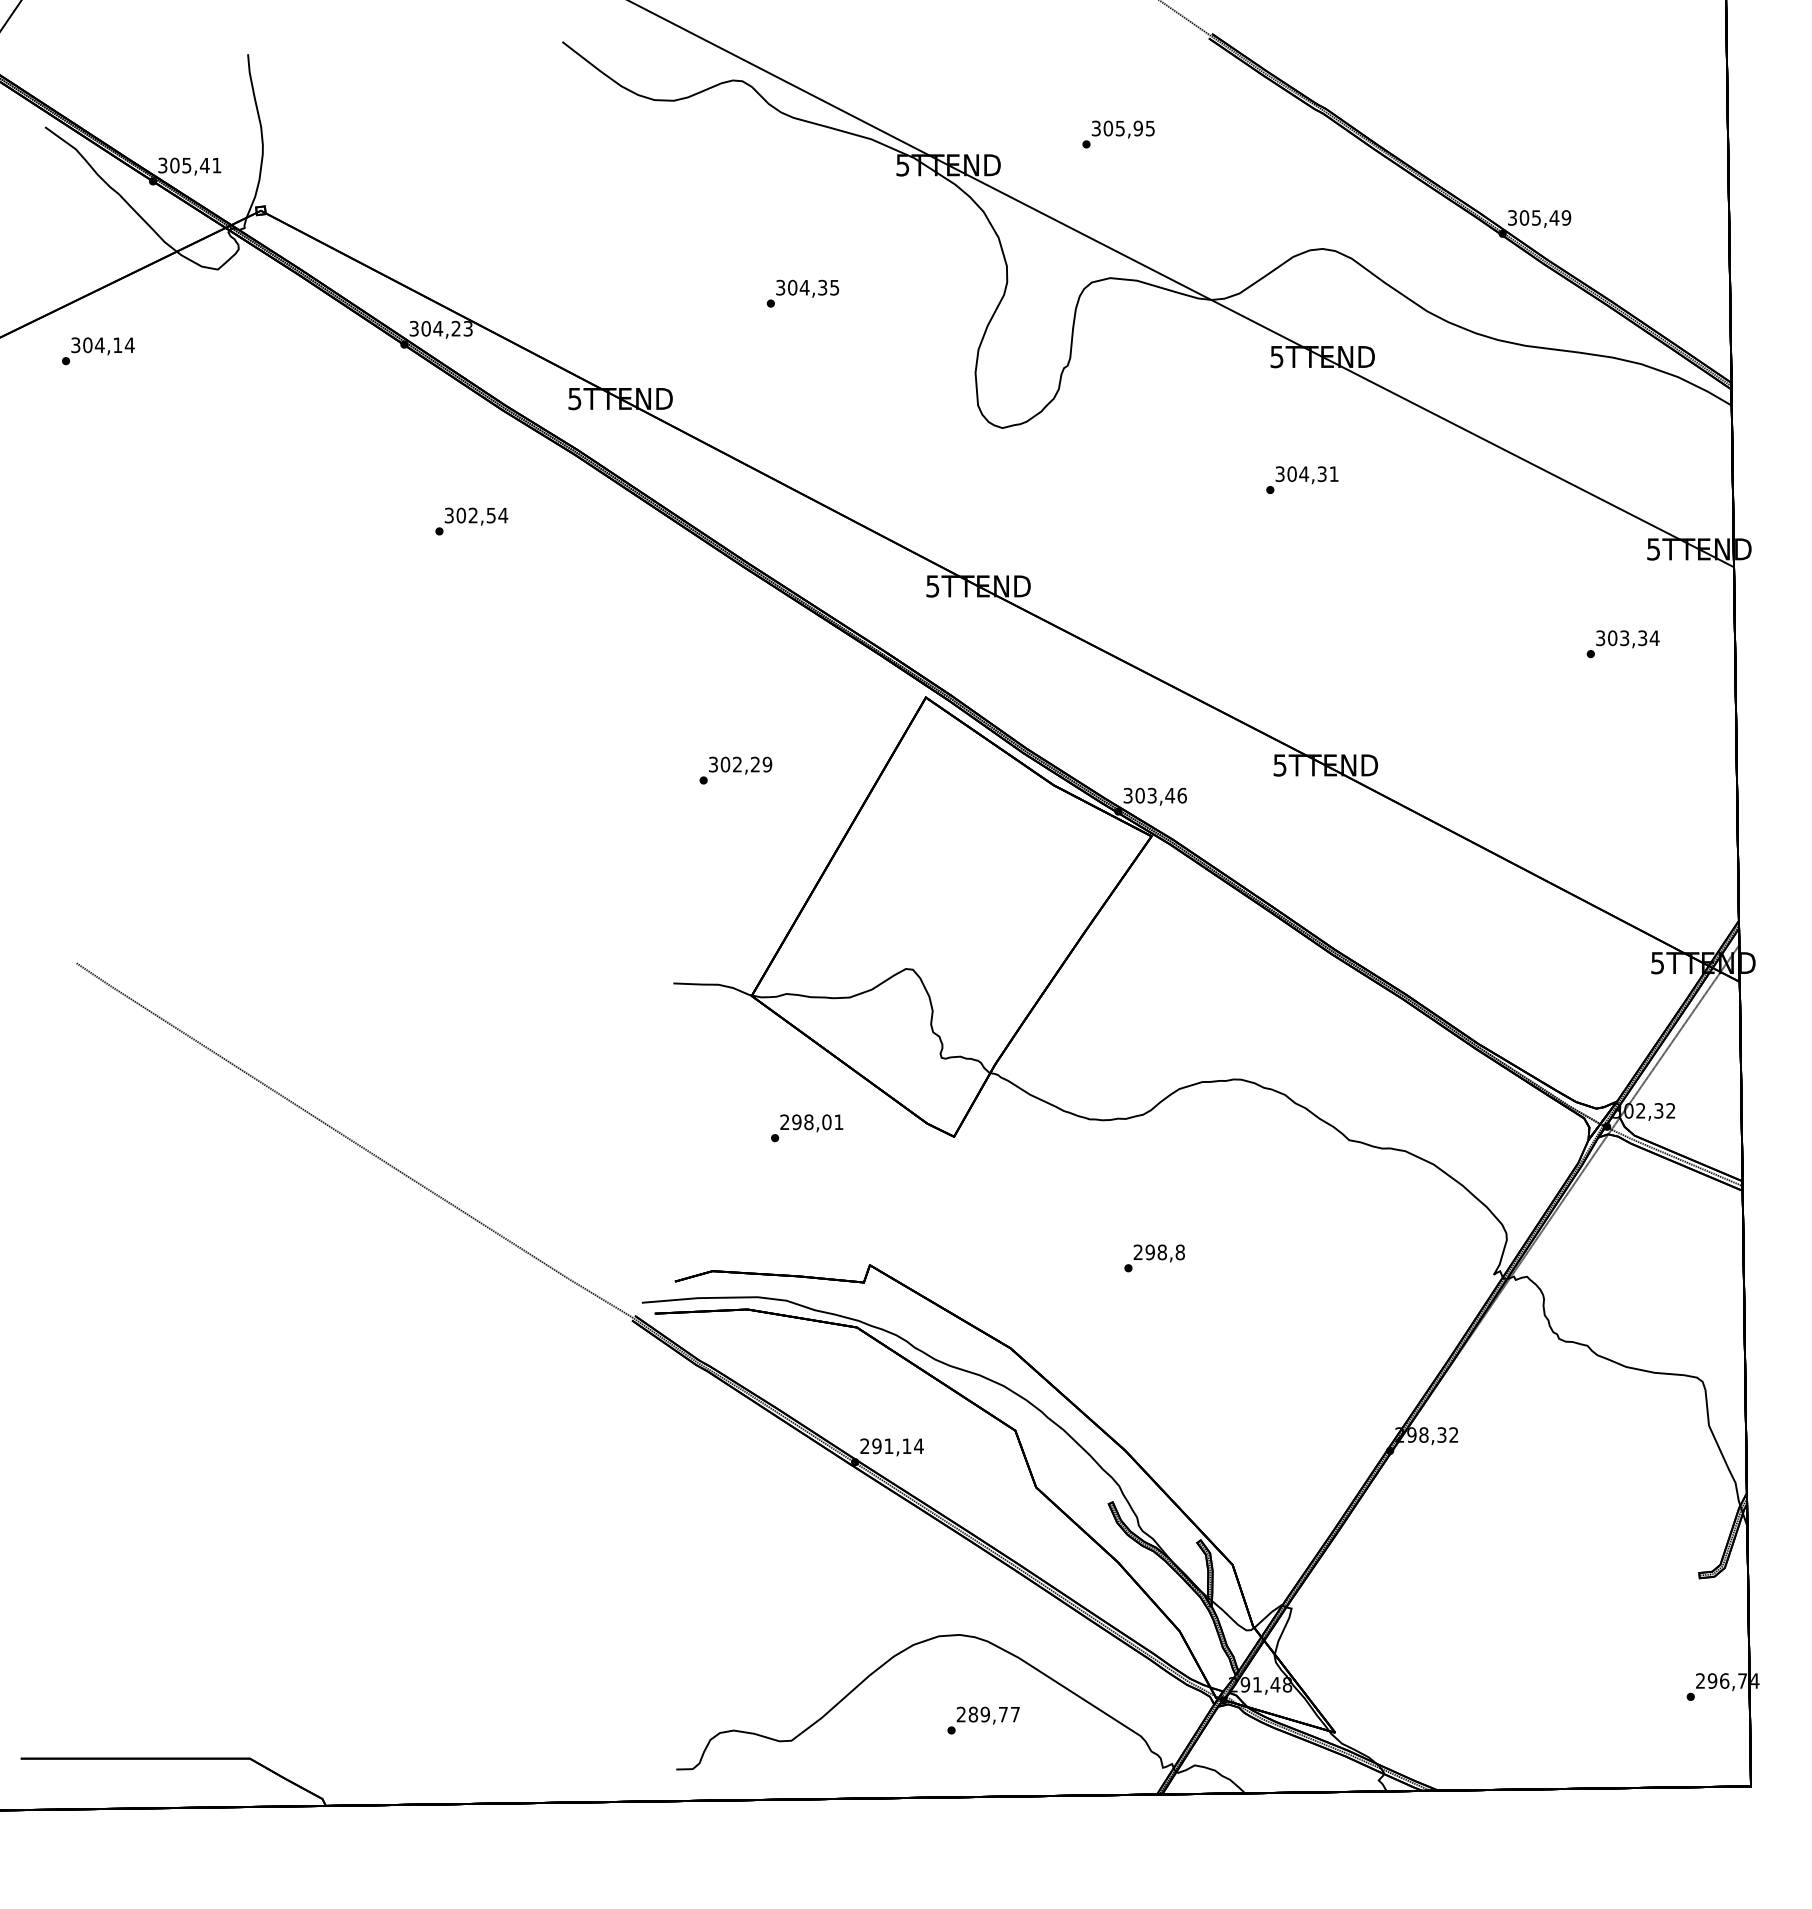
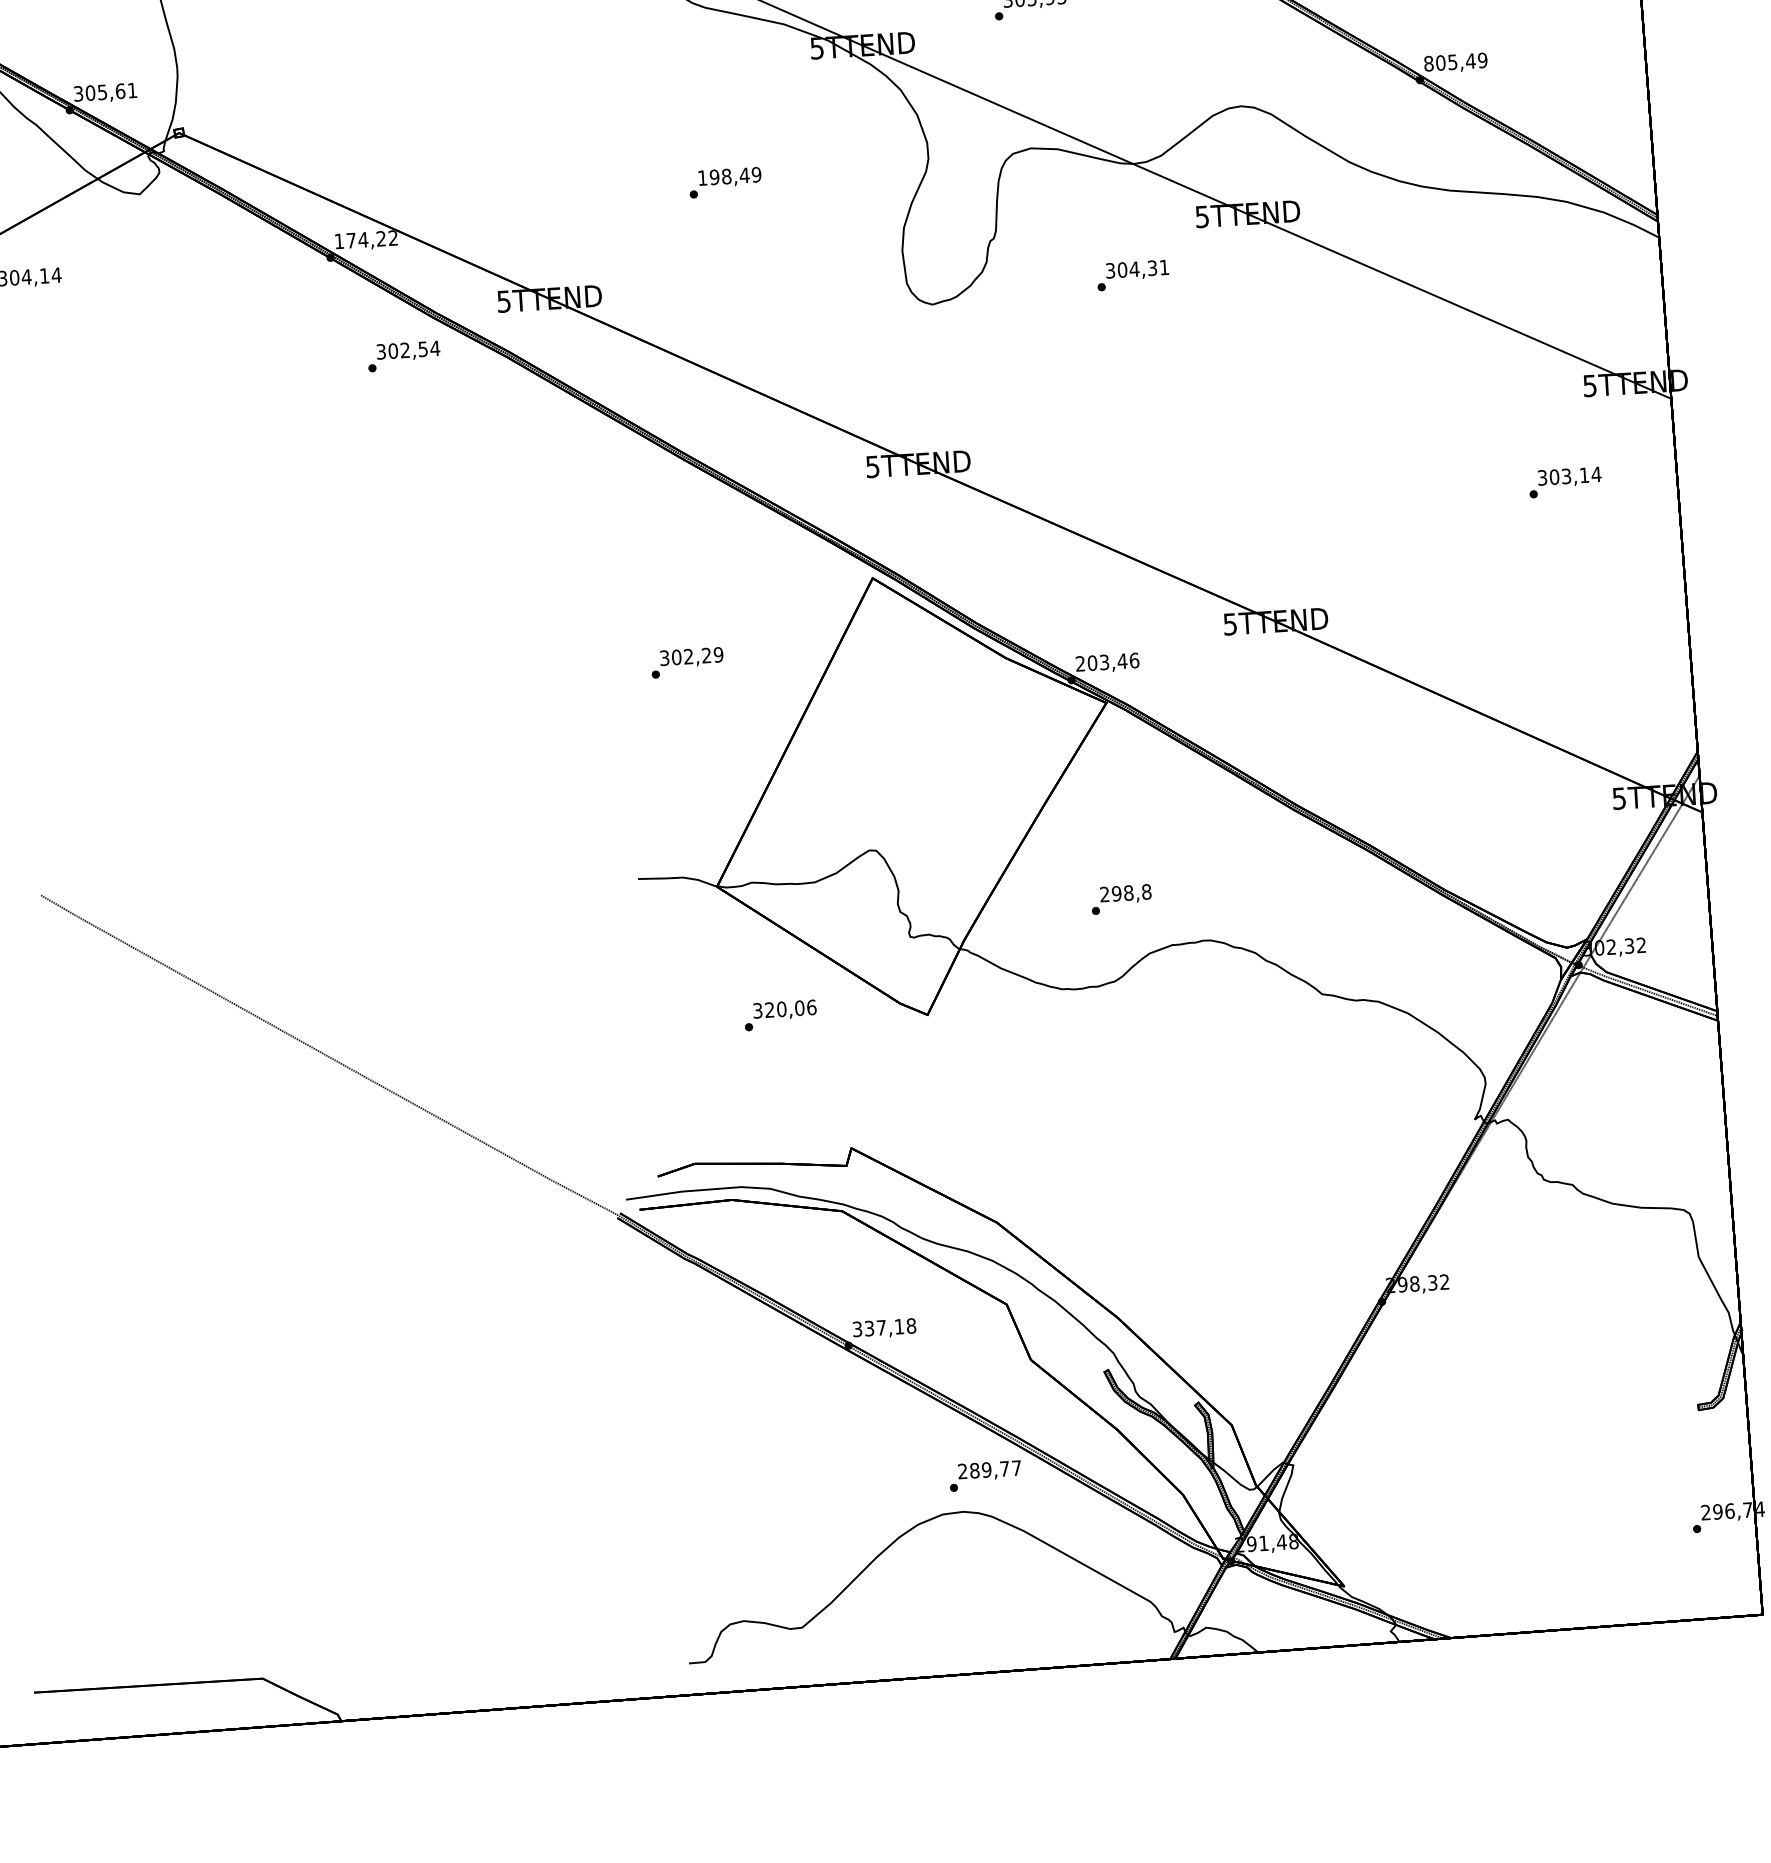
text: (204, 165) -> (120, 91), 305,41 -> 305,61
text: (1512, 217) -> (1428, 63), 305,49 -> 805,49
text: (807, 287) -> (729, 176), 304,35 -> 198,49
text: (440, 328) -> (365, 239), 304,23 -> 174,22
text: (1302, 479) -> (1133, 274), moved
text: (471, 521) -> (403, 356), moved
text: (1642, 638) -> (1584, 475), 303,34 -> 303,14
text: (1127, 795) -> (1079, 663), 303,46 -> 203,46
text: (811, 1122) -> (784, 1009), 298,01 -> 320,06
text: (1154, 1258) -> (1121, 899), moved
text: (891, 1446) -> (884, 1327), 291,14 -> 337,18
text: (983, 1720) -> (985, 1476), moved

